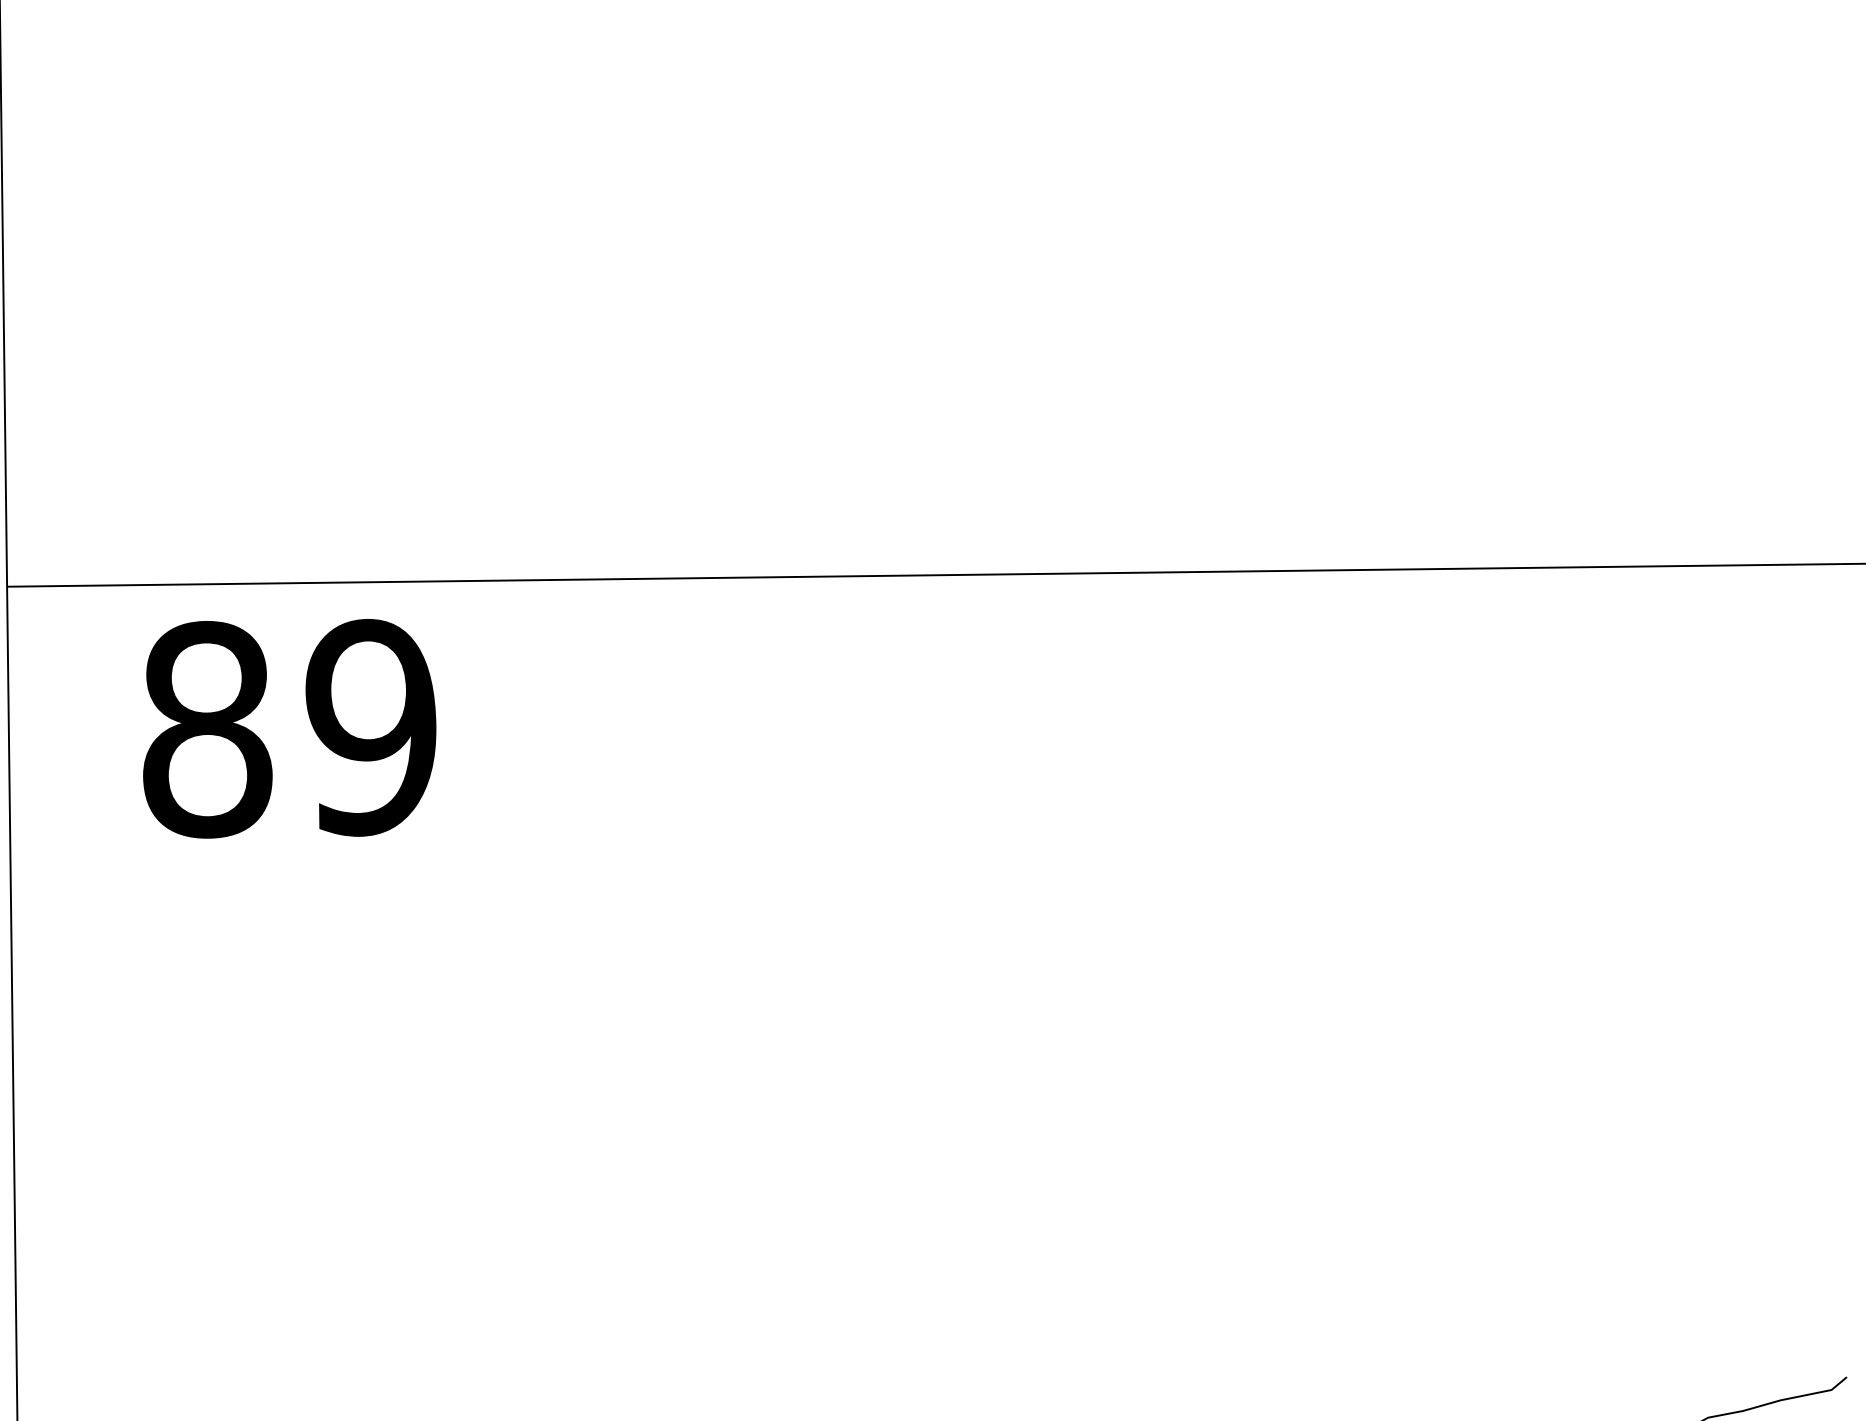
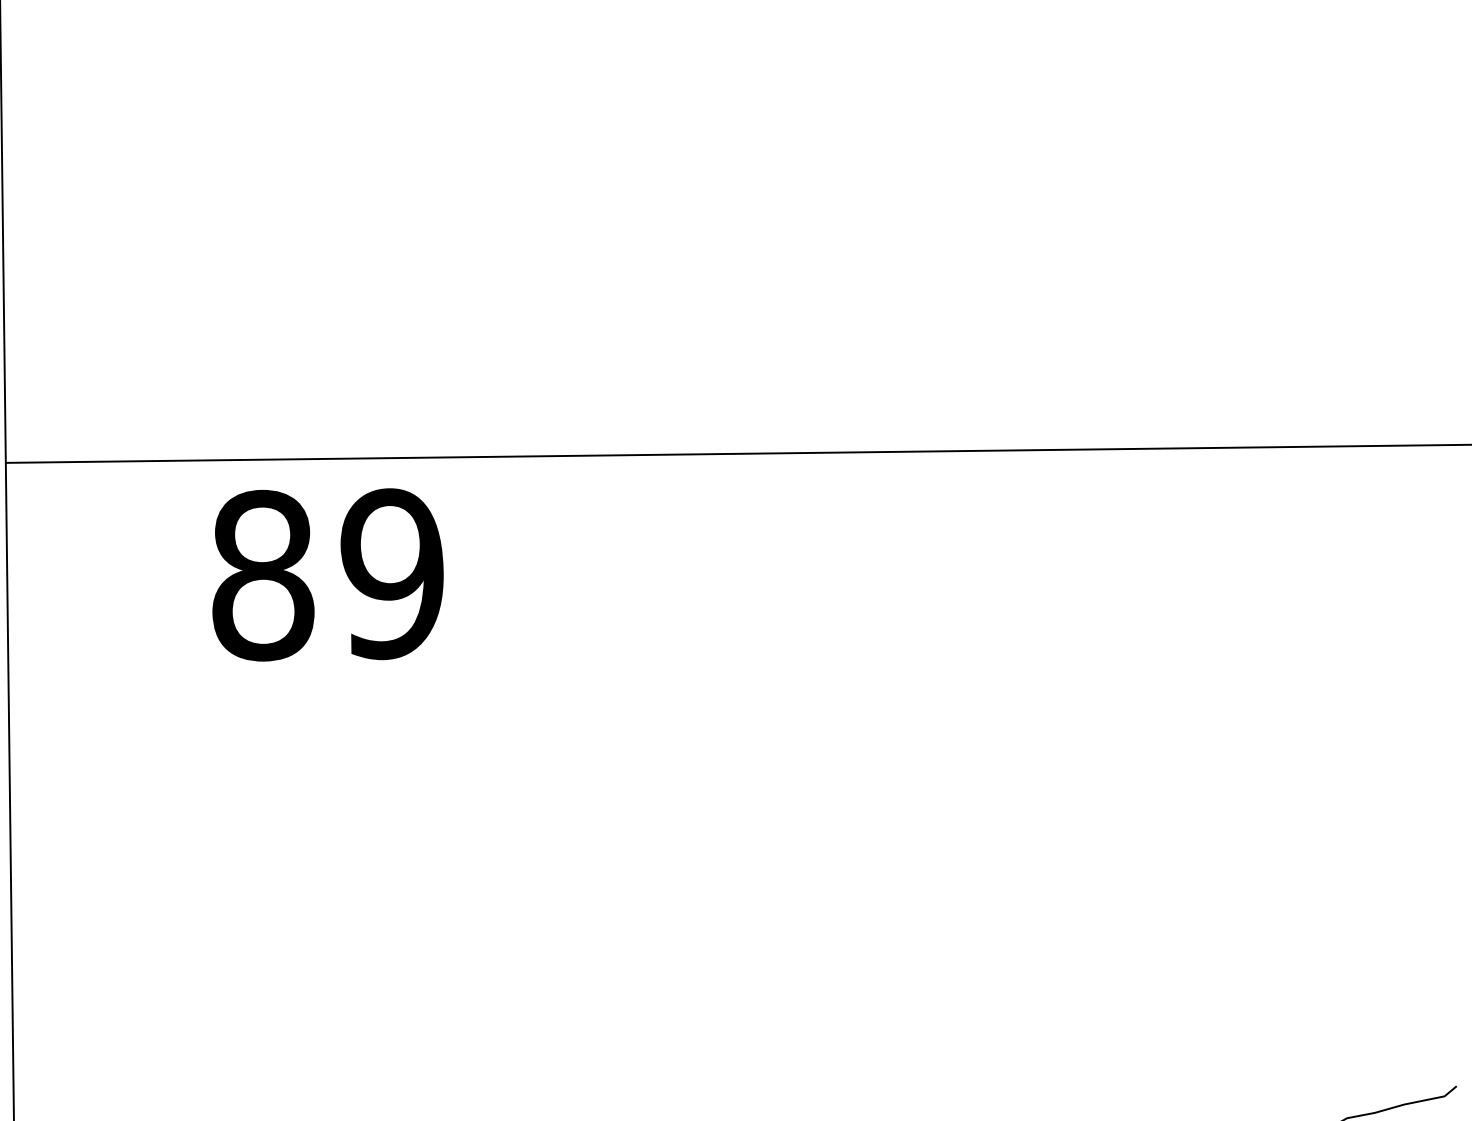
text: (289, 728) -> (327, 574), moved

